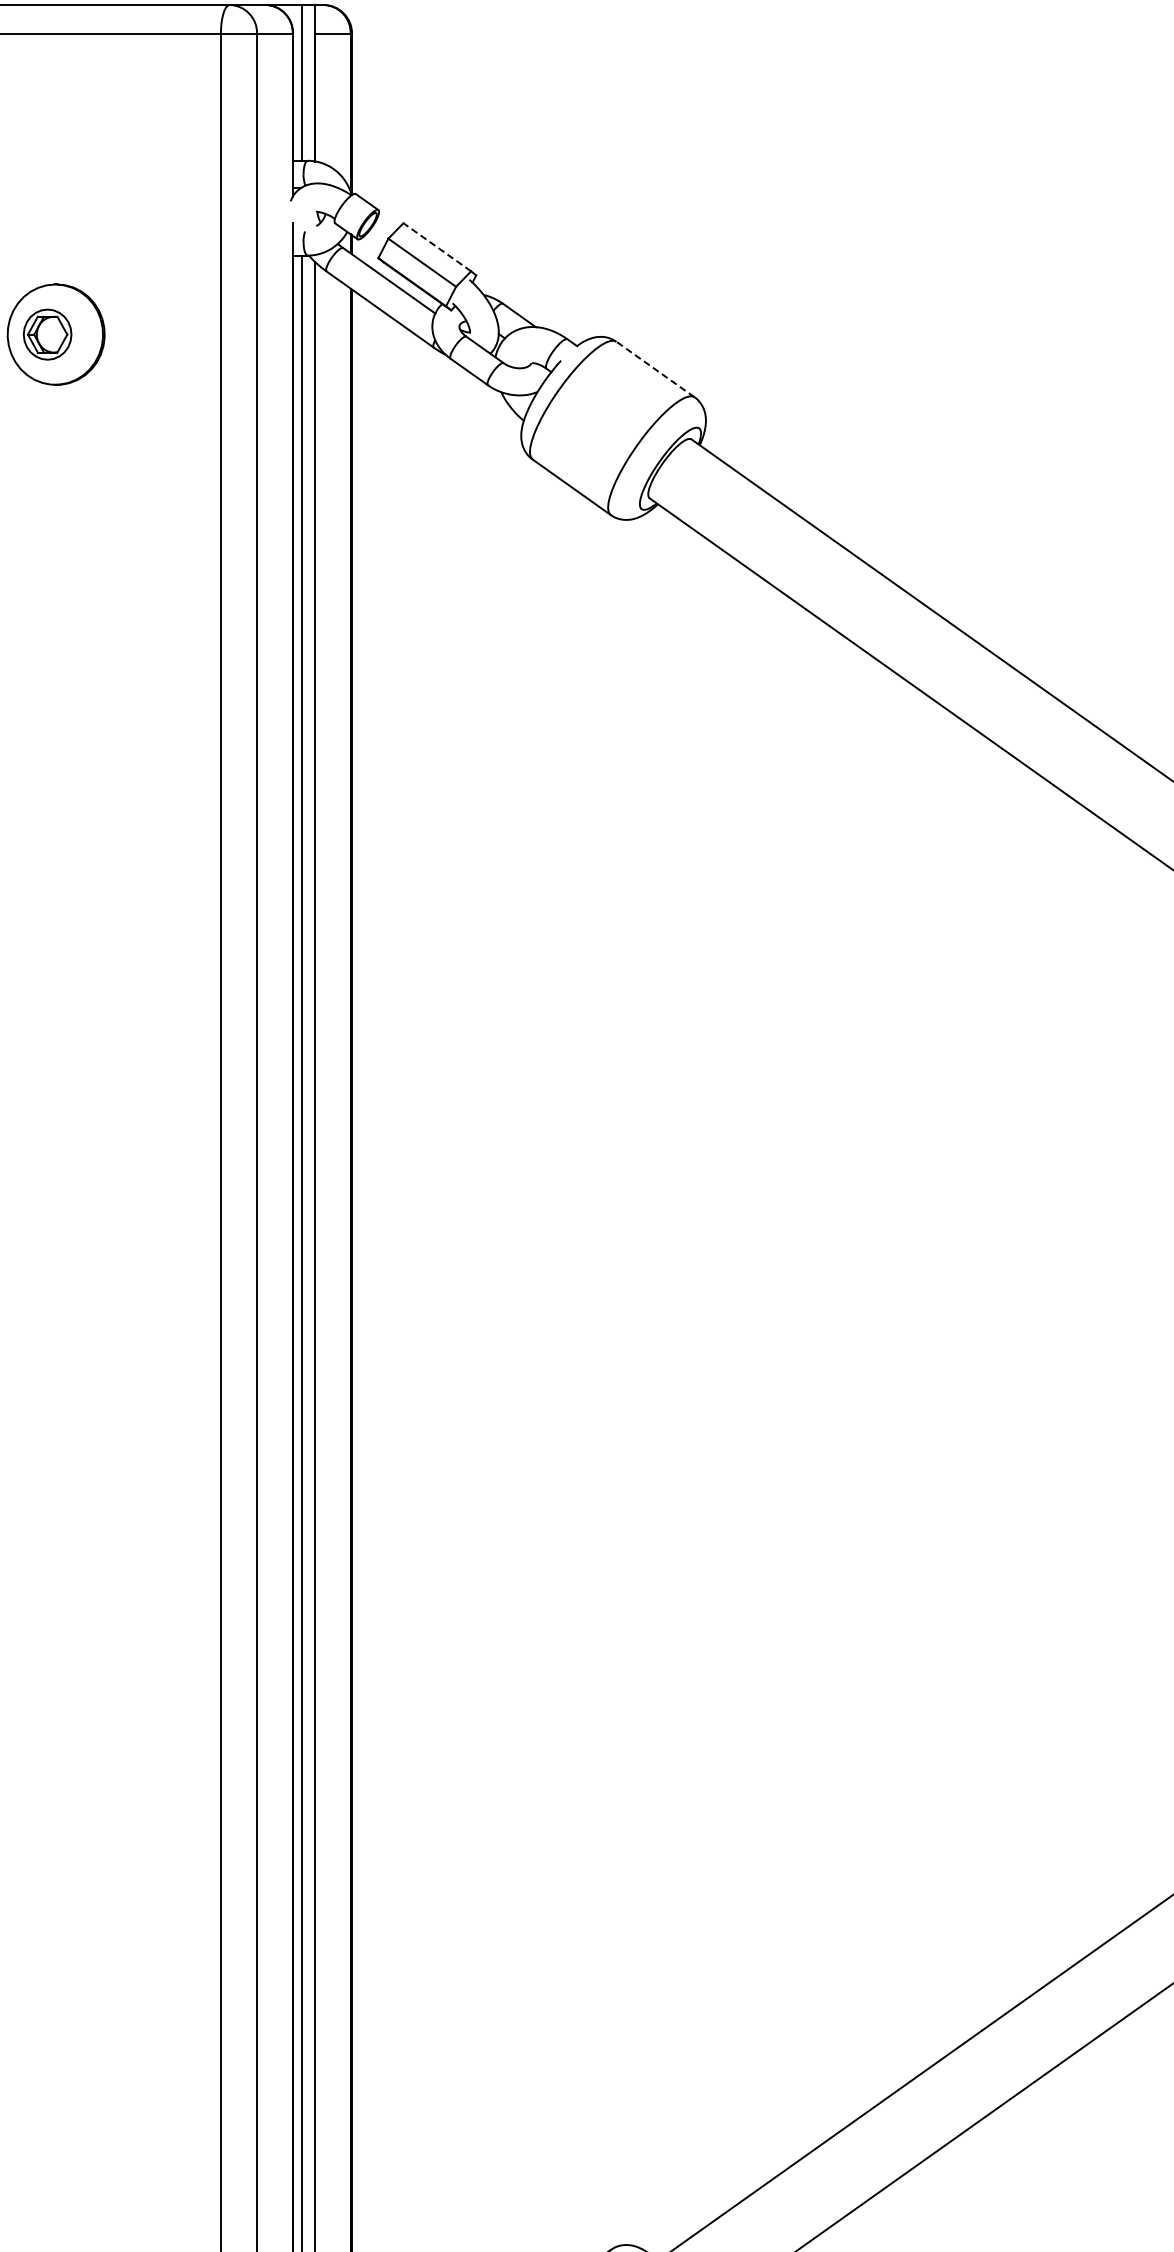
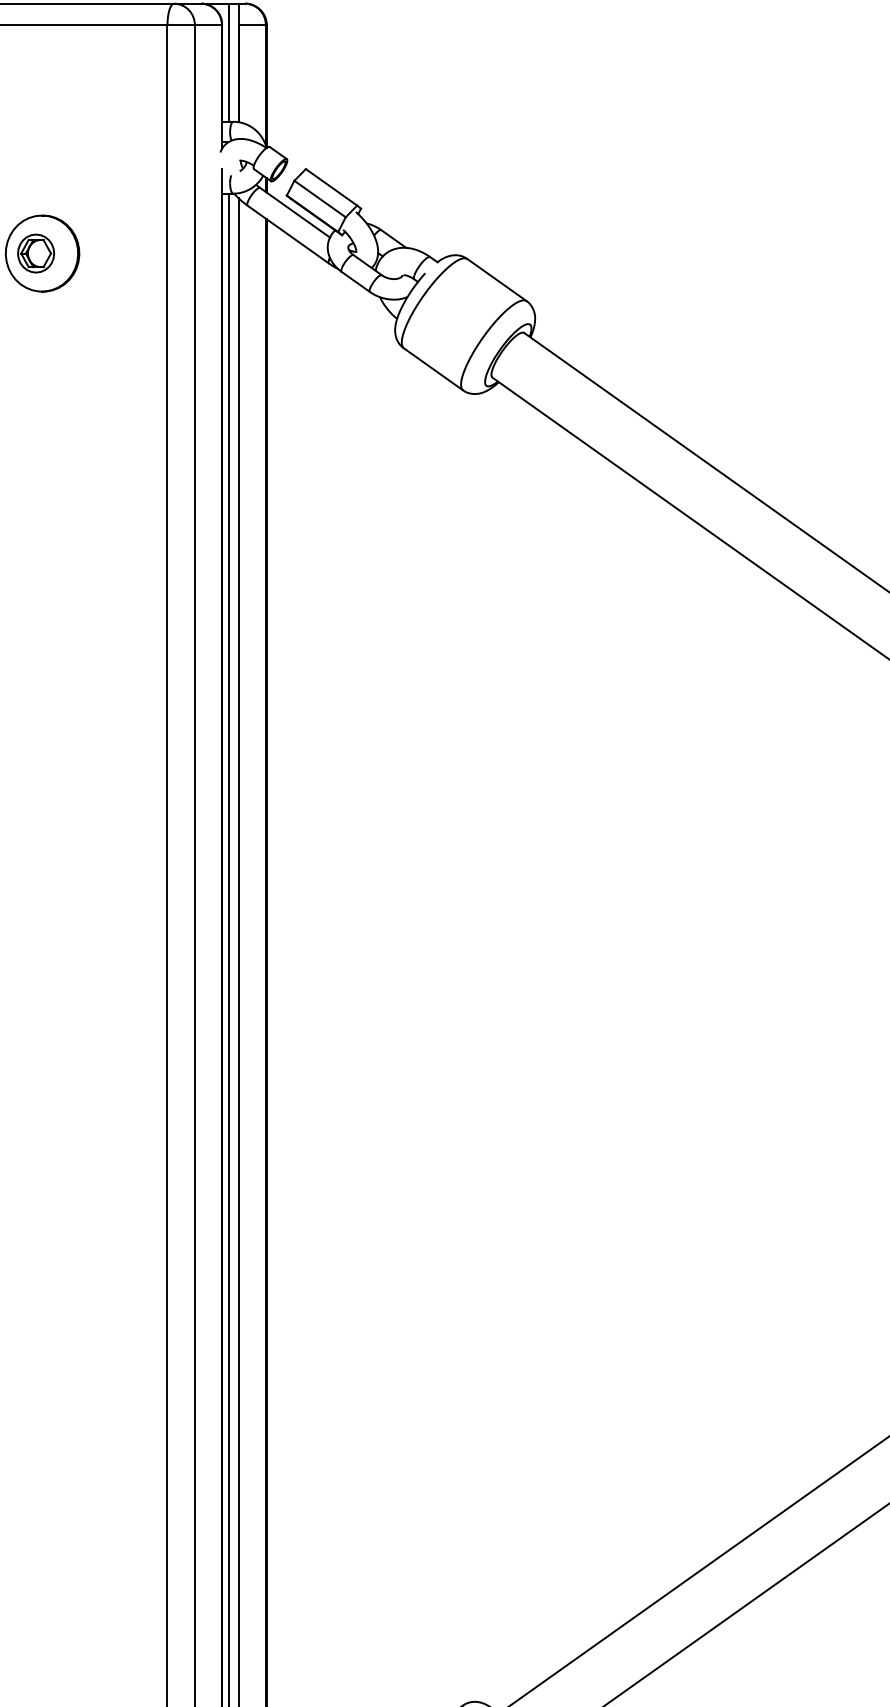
line: (437, 247) -> (331, 187), dashed -> solid
line: (655, 369) -> (496, 279), dashed -> solid

